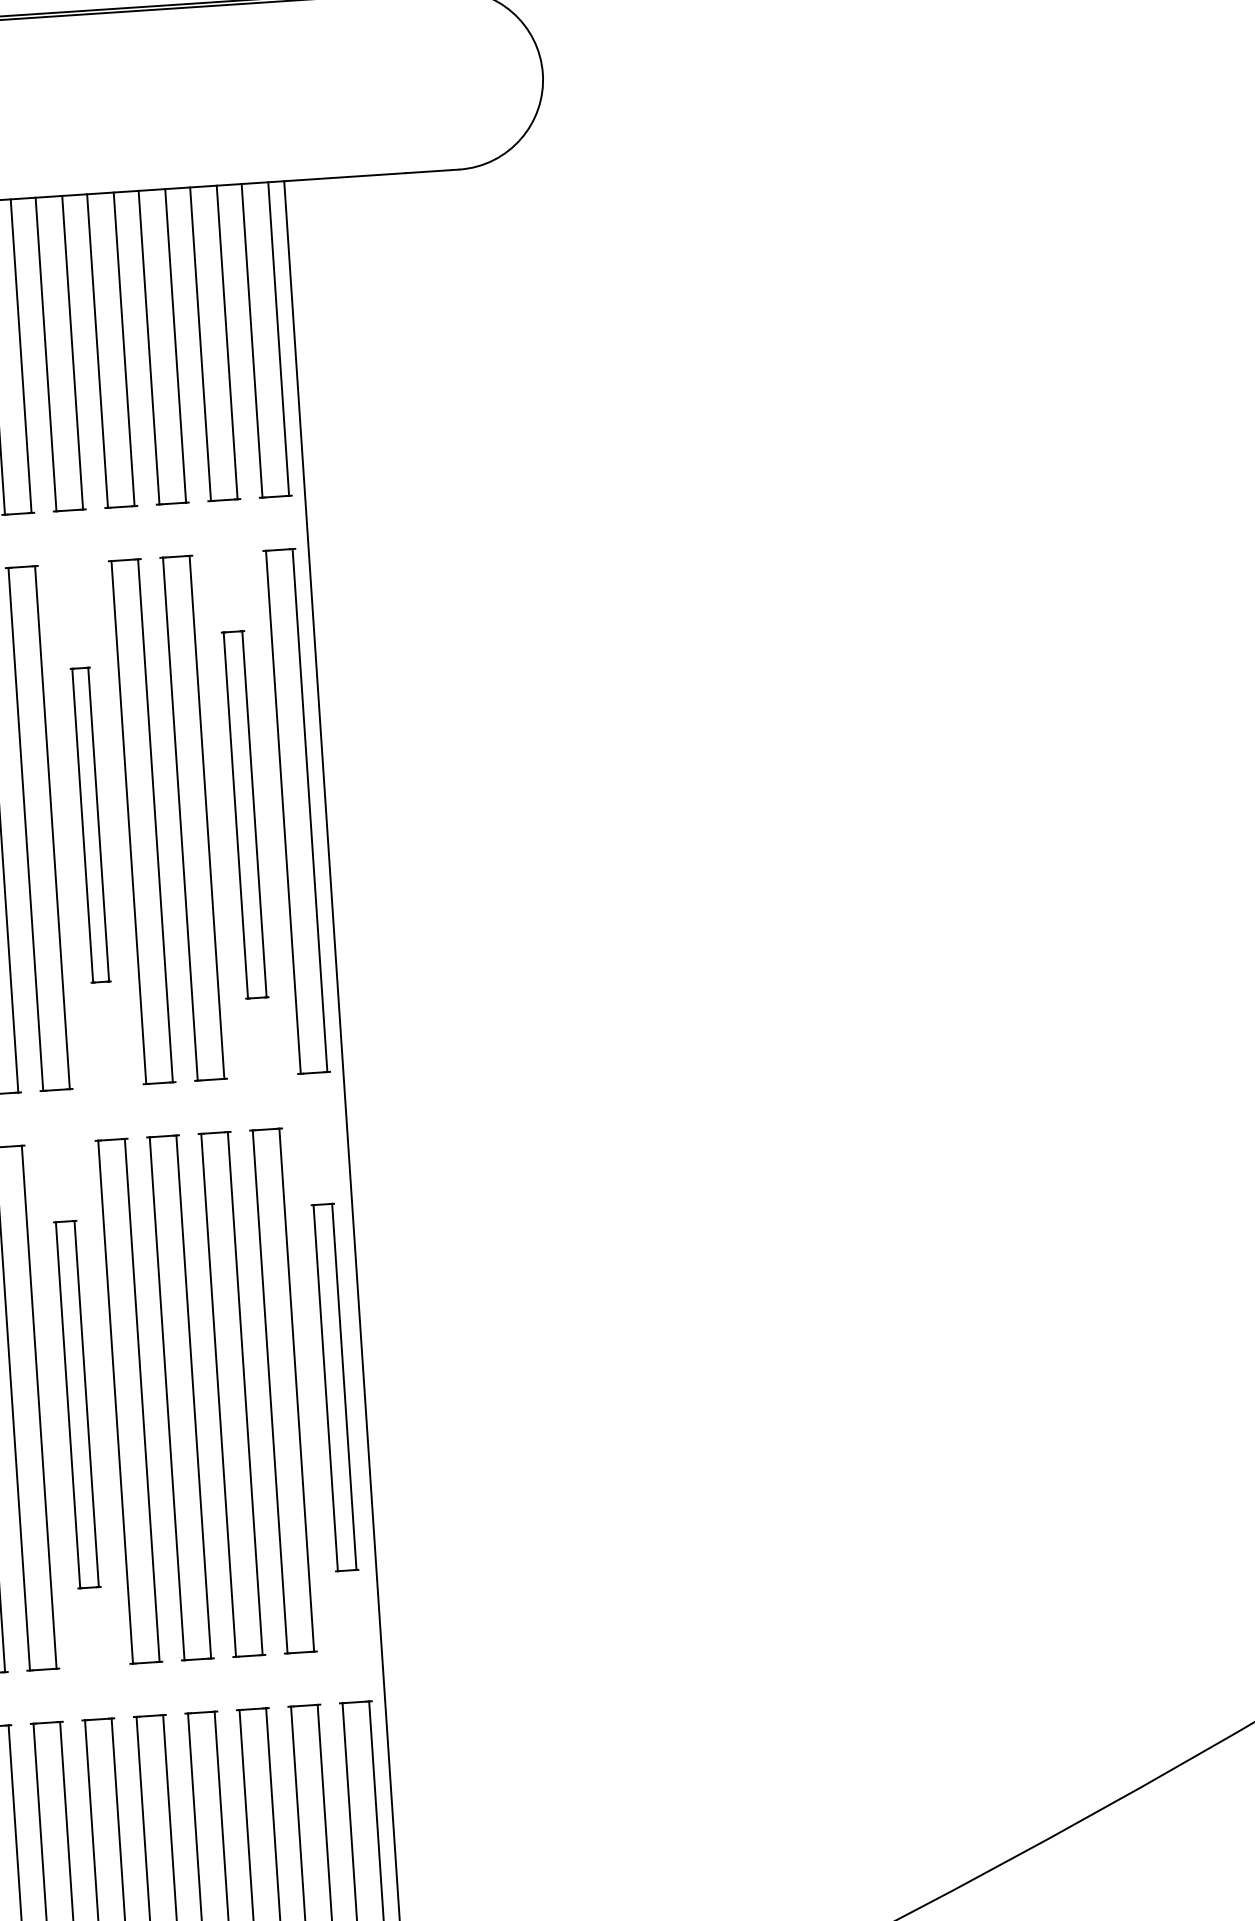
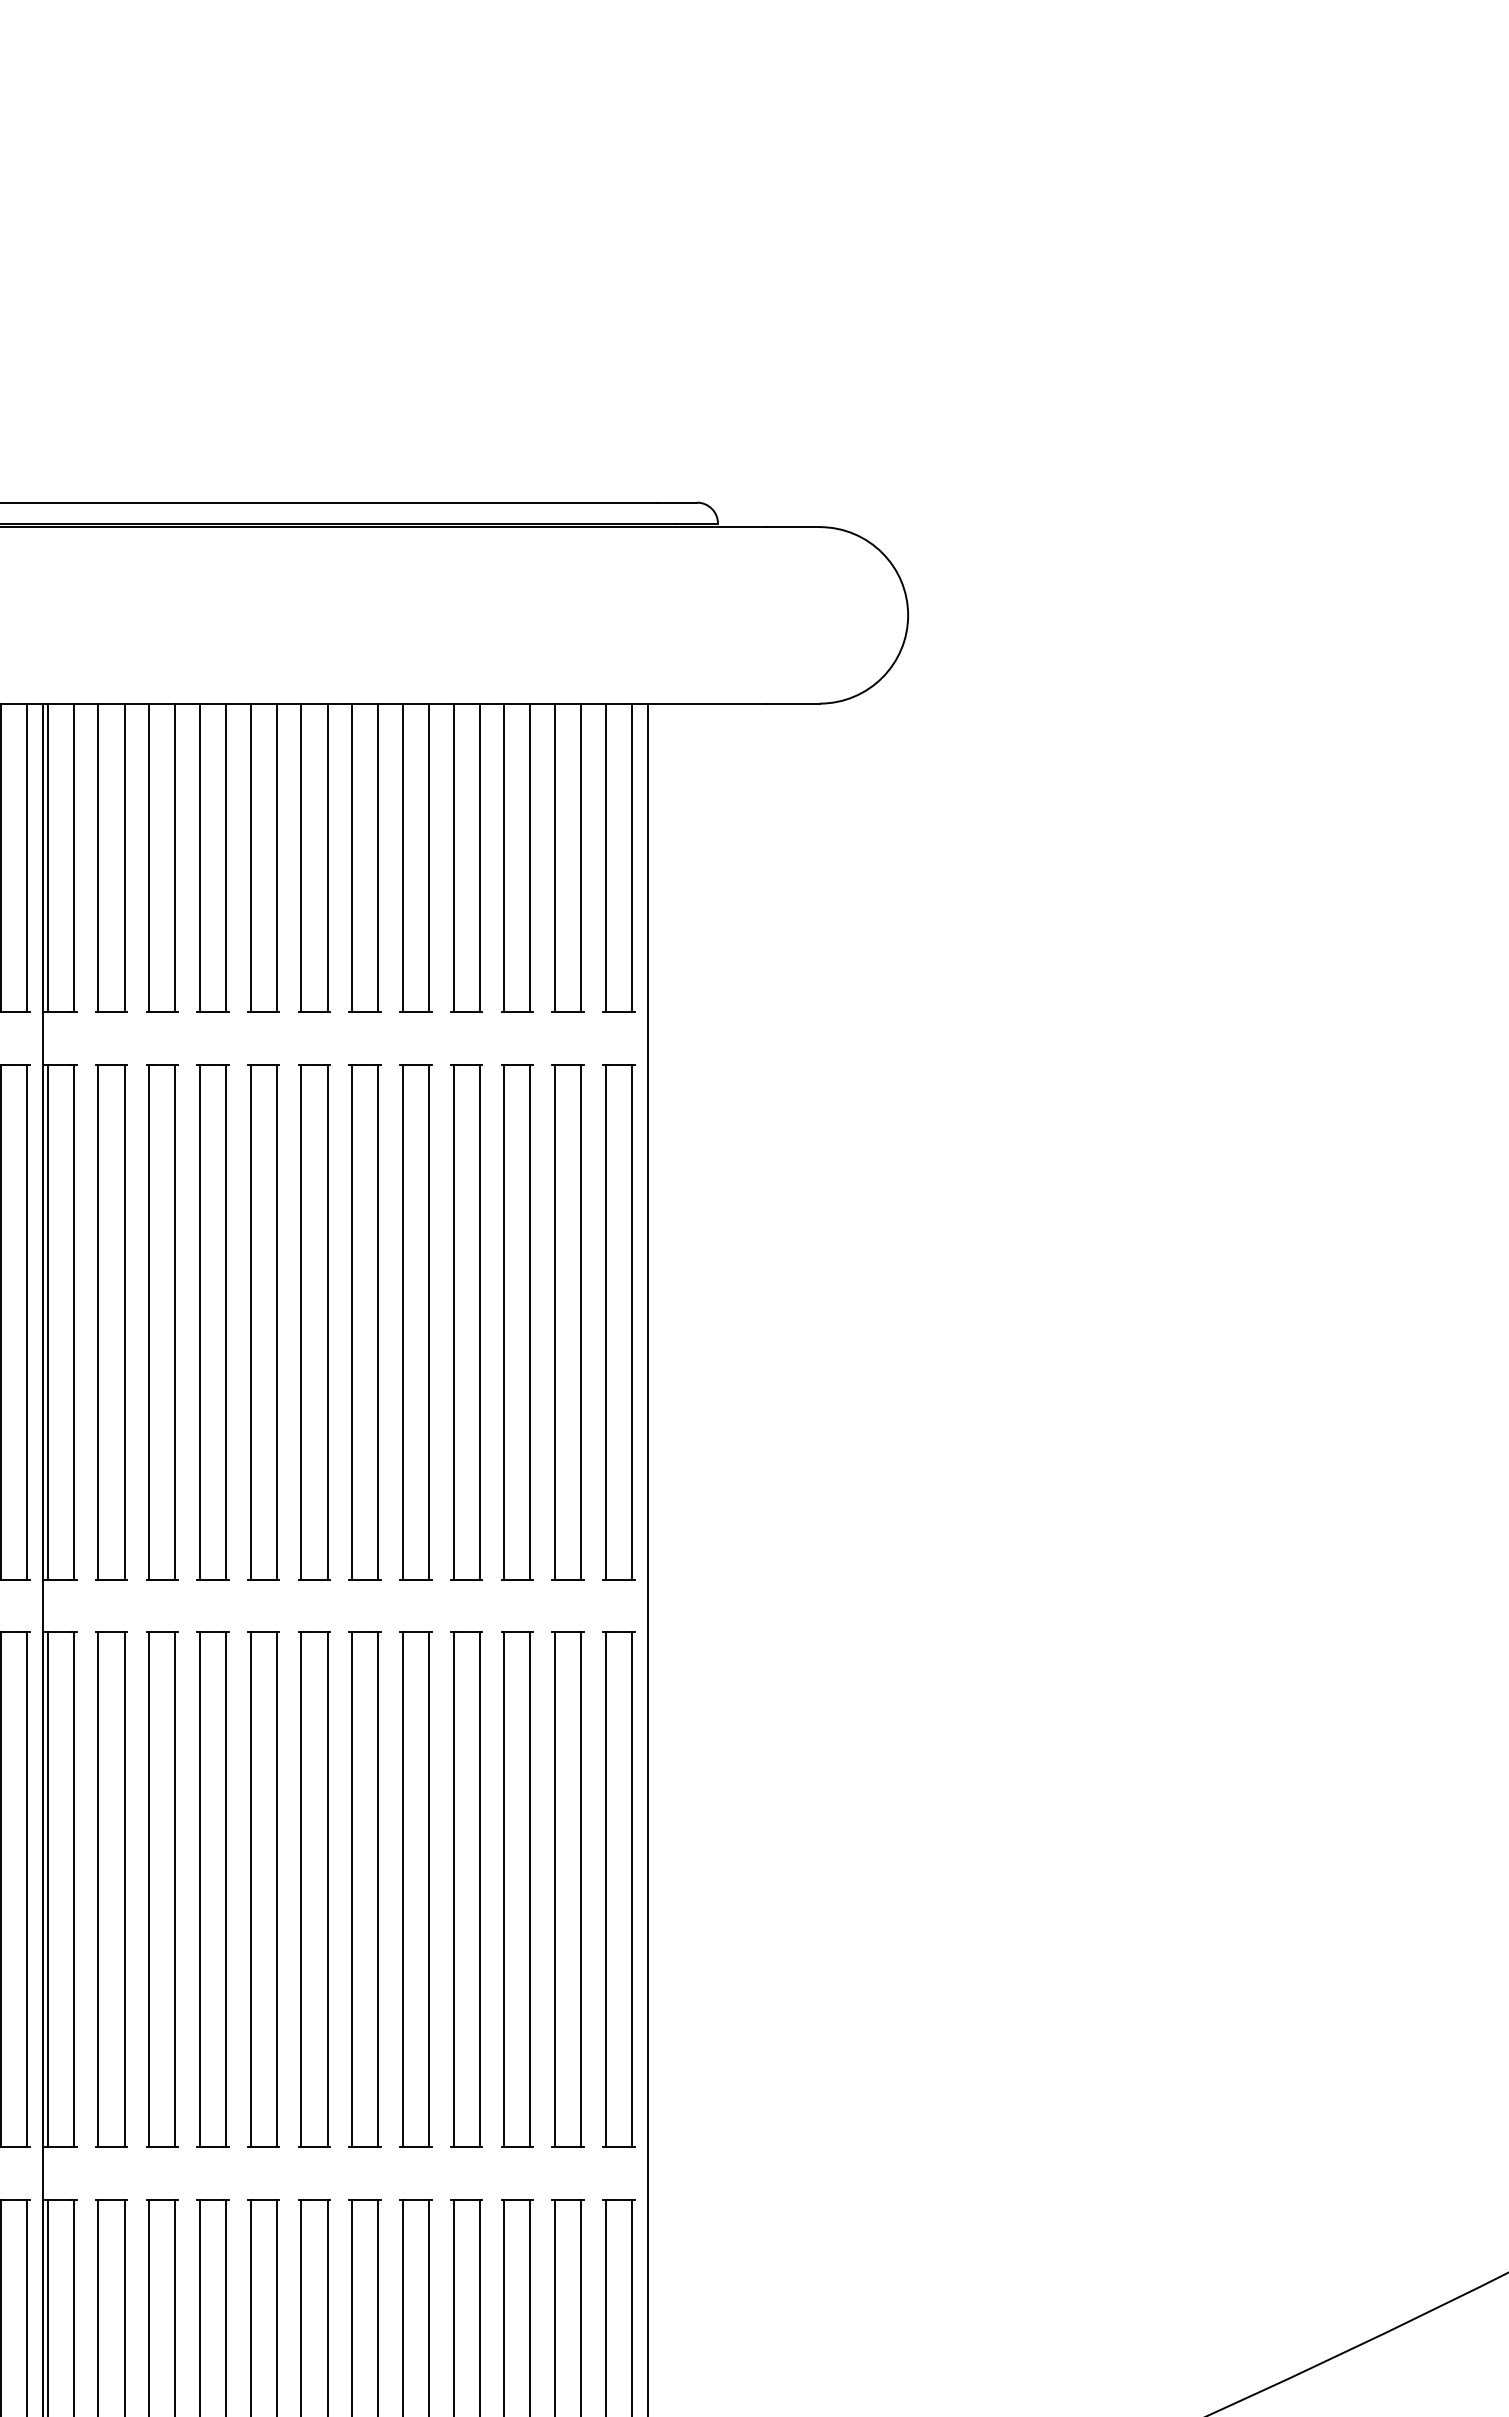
part: (244, 815) -> (567, 1322), size x1.43
part: (90, 825) -> (415, 1322), size x1.67
part: (334, 1387) -> (618, 1889), size x1.43
part: (76, 1404) -> (364, 1889), size x1.43

